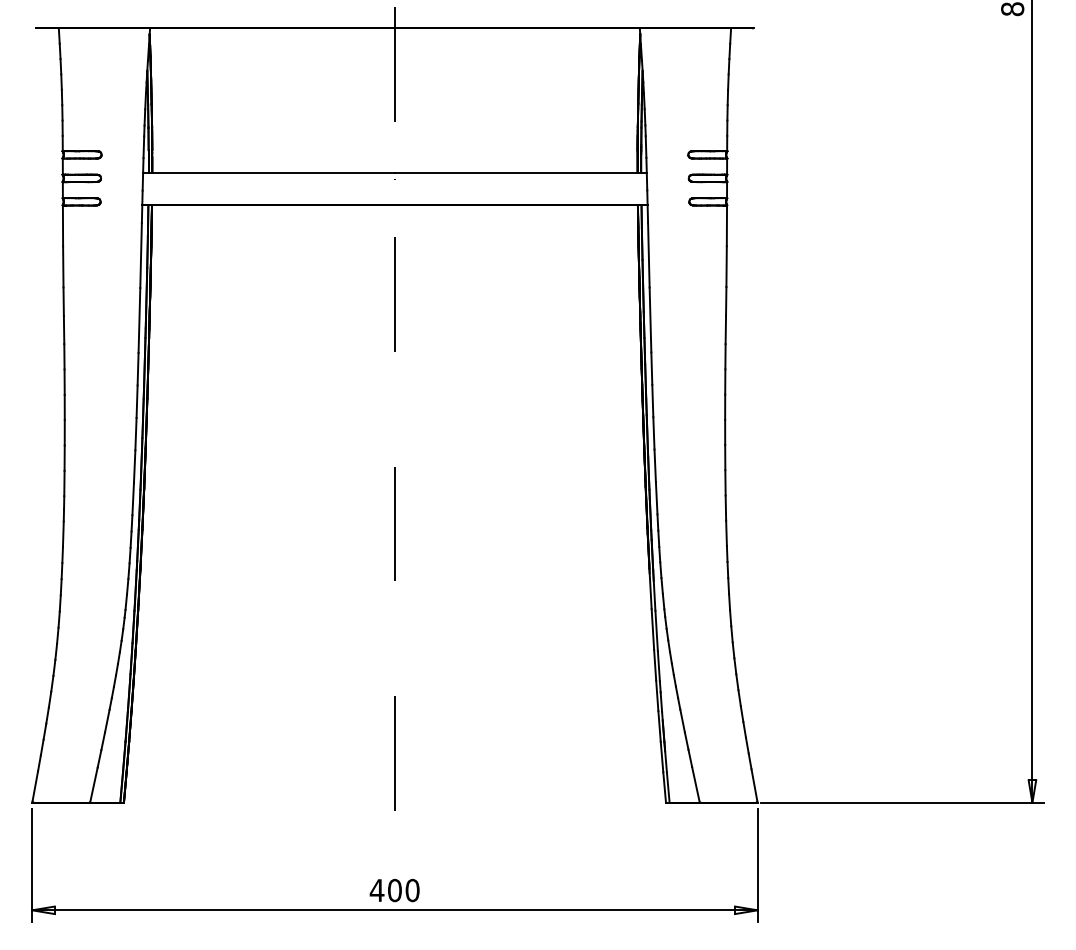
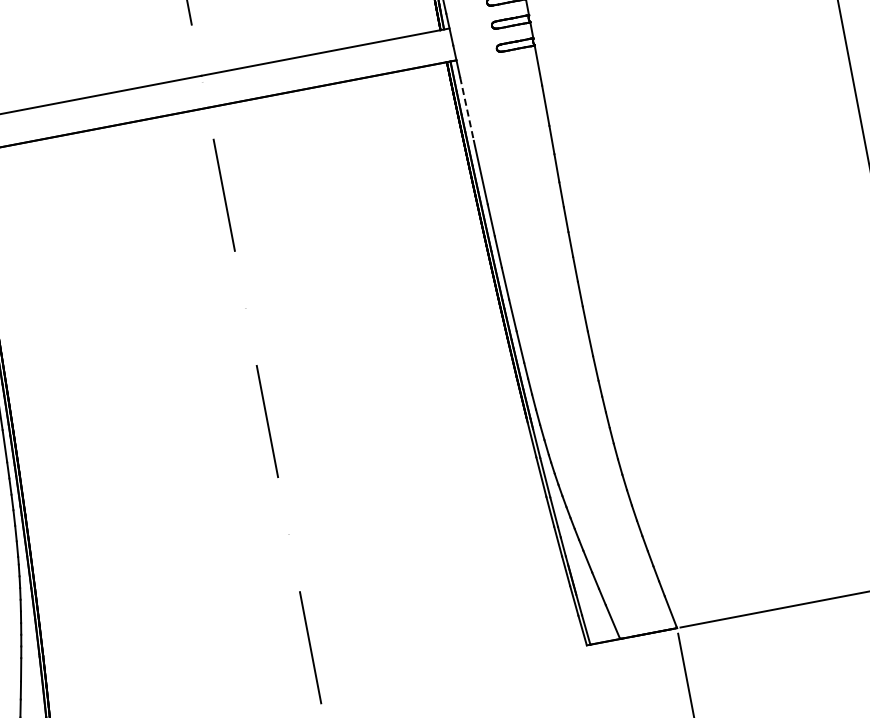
line: (648, 255) -> (466, 109), solid -> dashed

